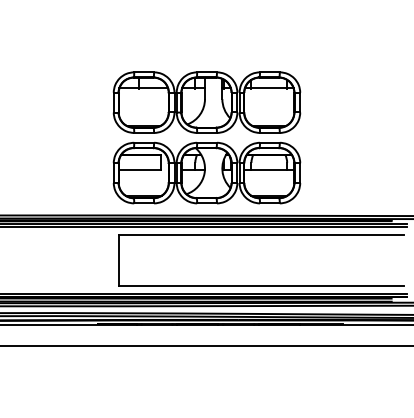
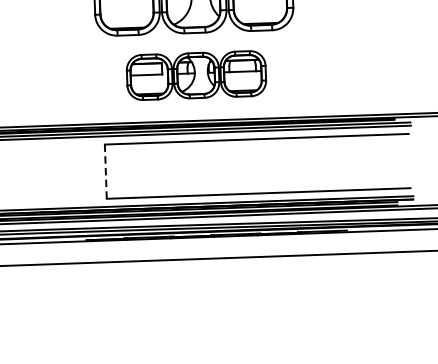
part: (206, 172) -> (195, 75), size x0.7
line: (118, 260) -> (105, 171), solid -> dashed

